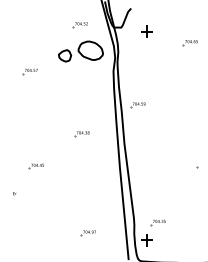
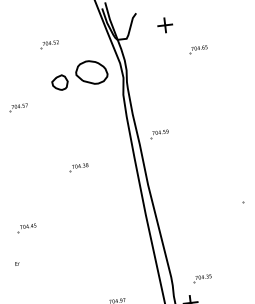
part: (79, 25) -> (48, 45), moved
part: (146, 31) -> (164, 25), moved
part: (189, 43) -> (197, 50), moved
part: (81, 134) -> (78, 168), moved
part: (35, 166) -> (25, 228), moved

